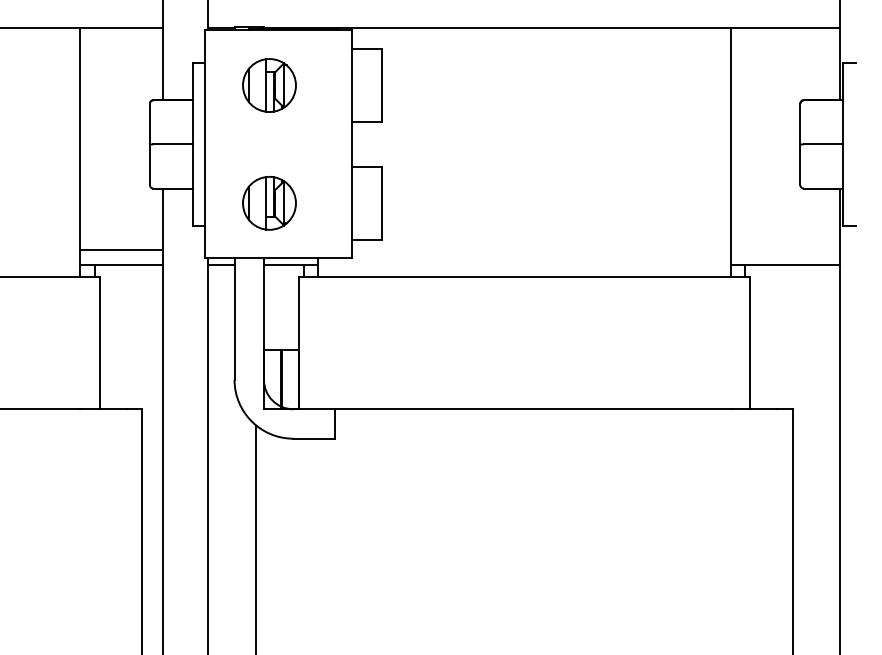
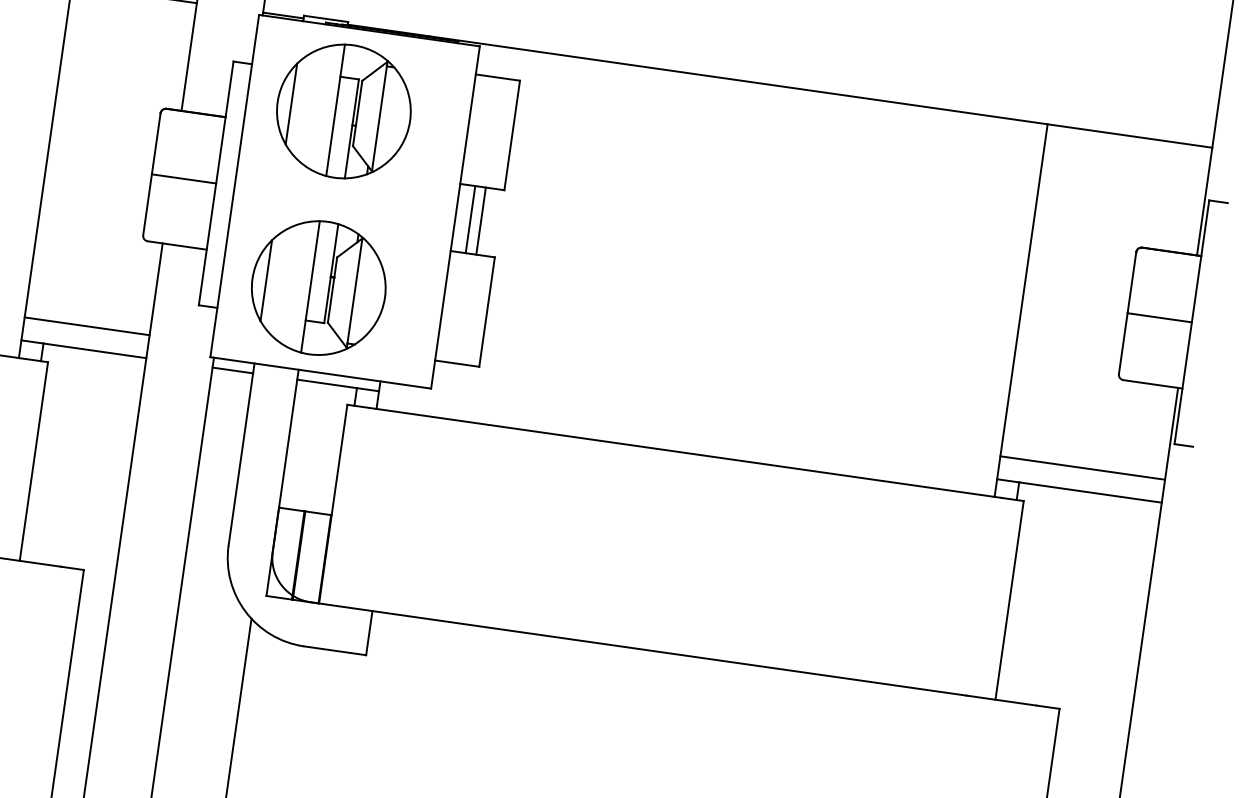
part: (269, 85) -> (343, 111), size x1.67
line: (362, 144) -> (470, 219), added
line: (369, 144) -> (481, 221), added
part: (269, 203) -> (318, 288), size x1.67
line: (785, 249) -> (1082, 467), added

